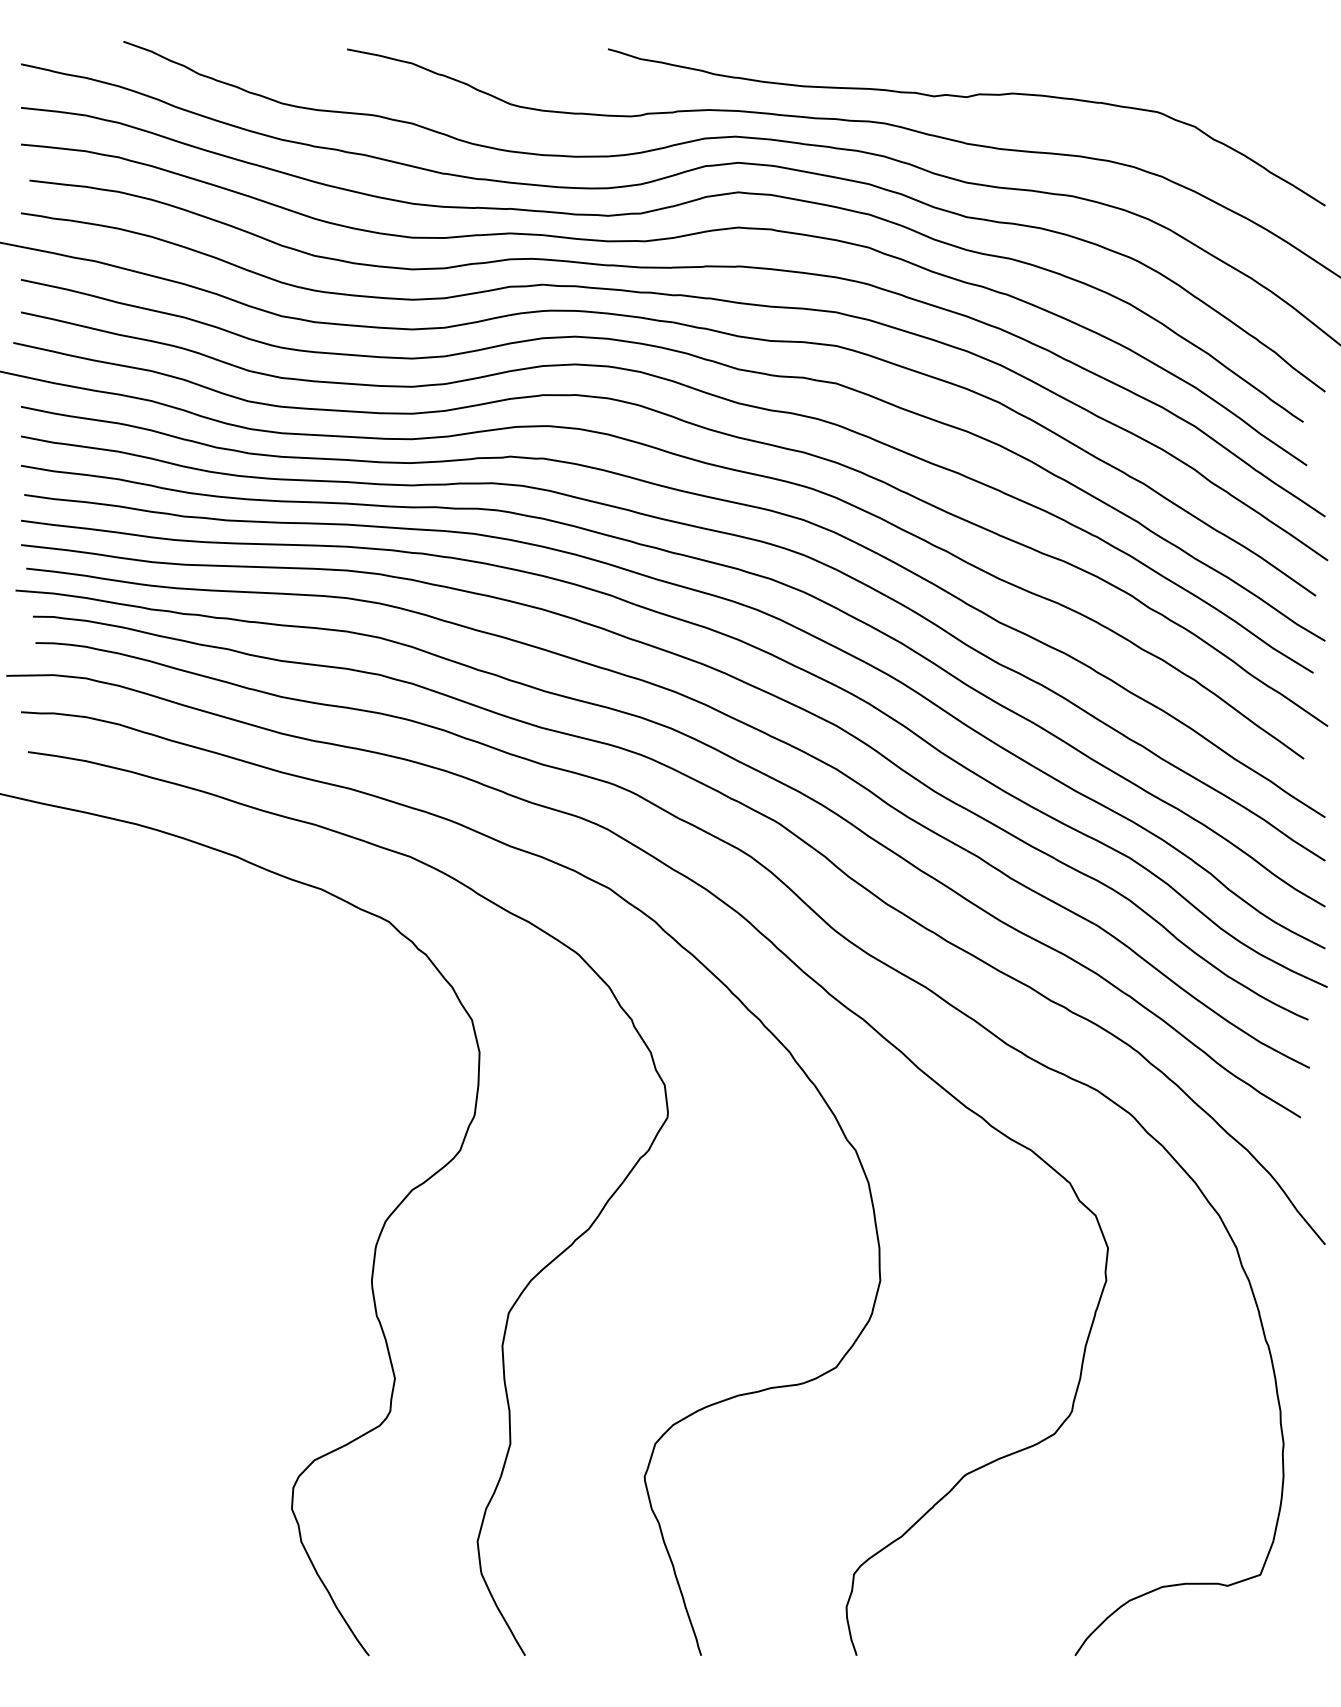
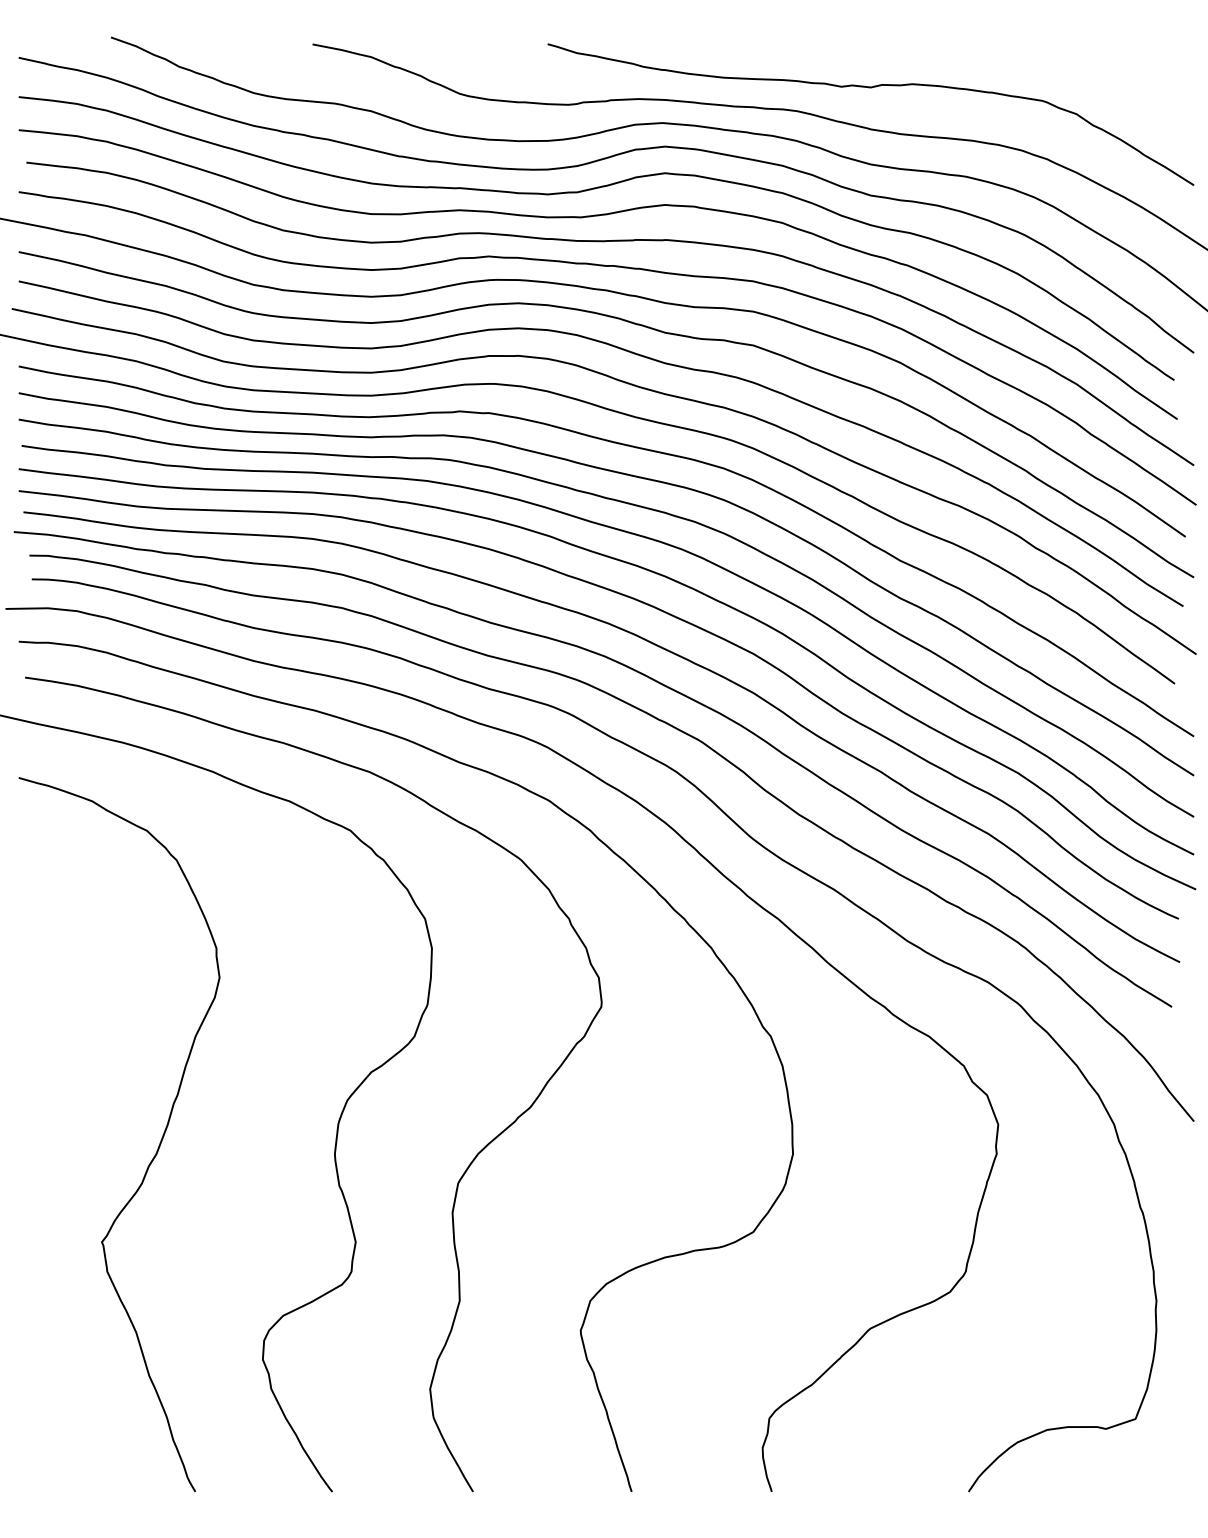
curve: (175, 1273) -> (157, 1147), added

